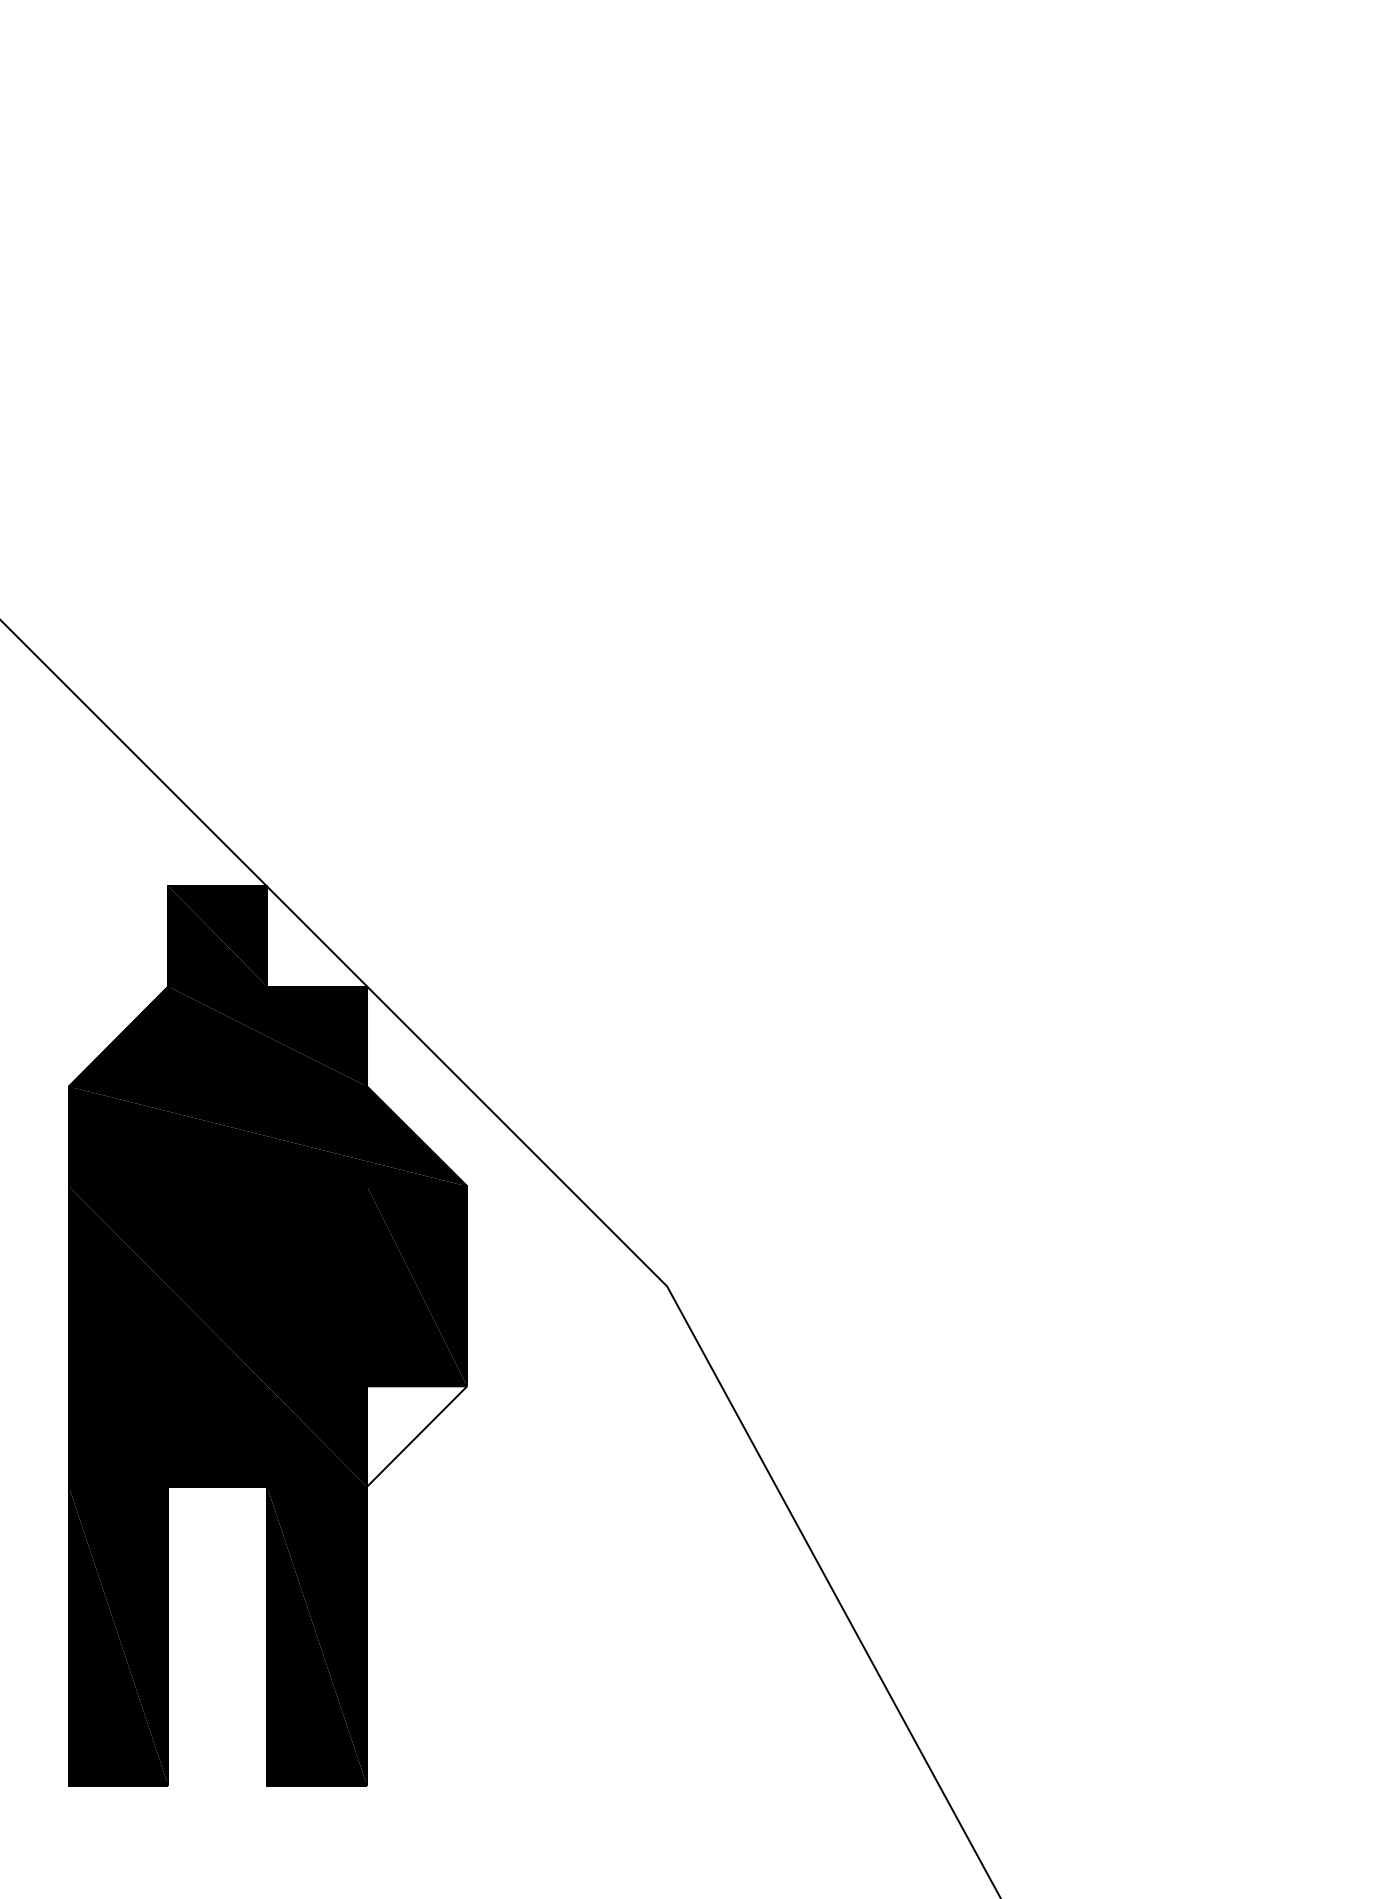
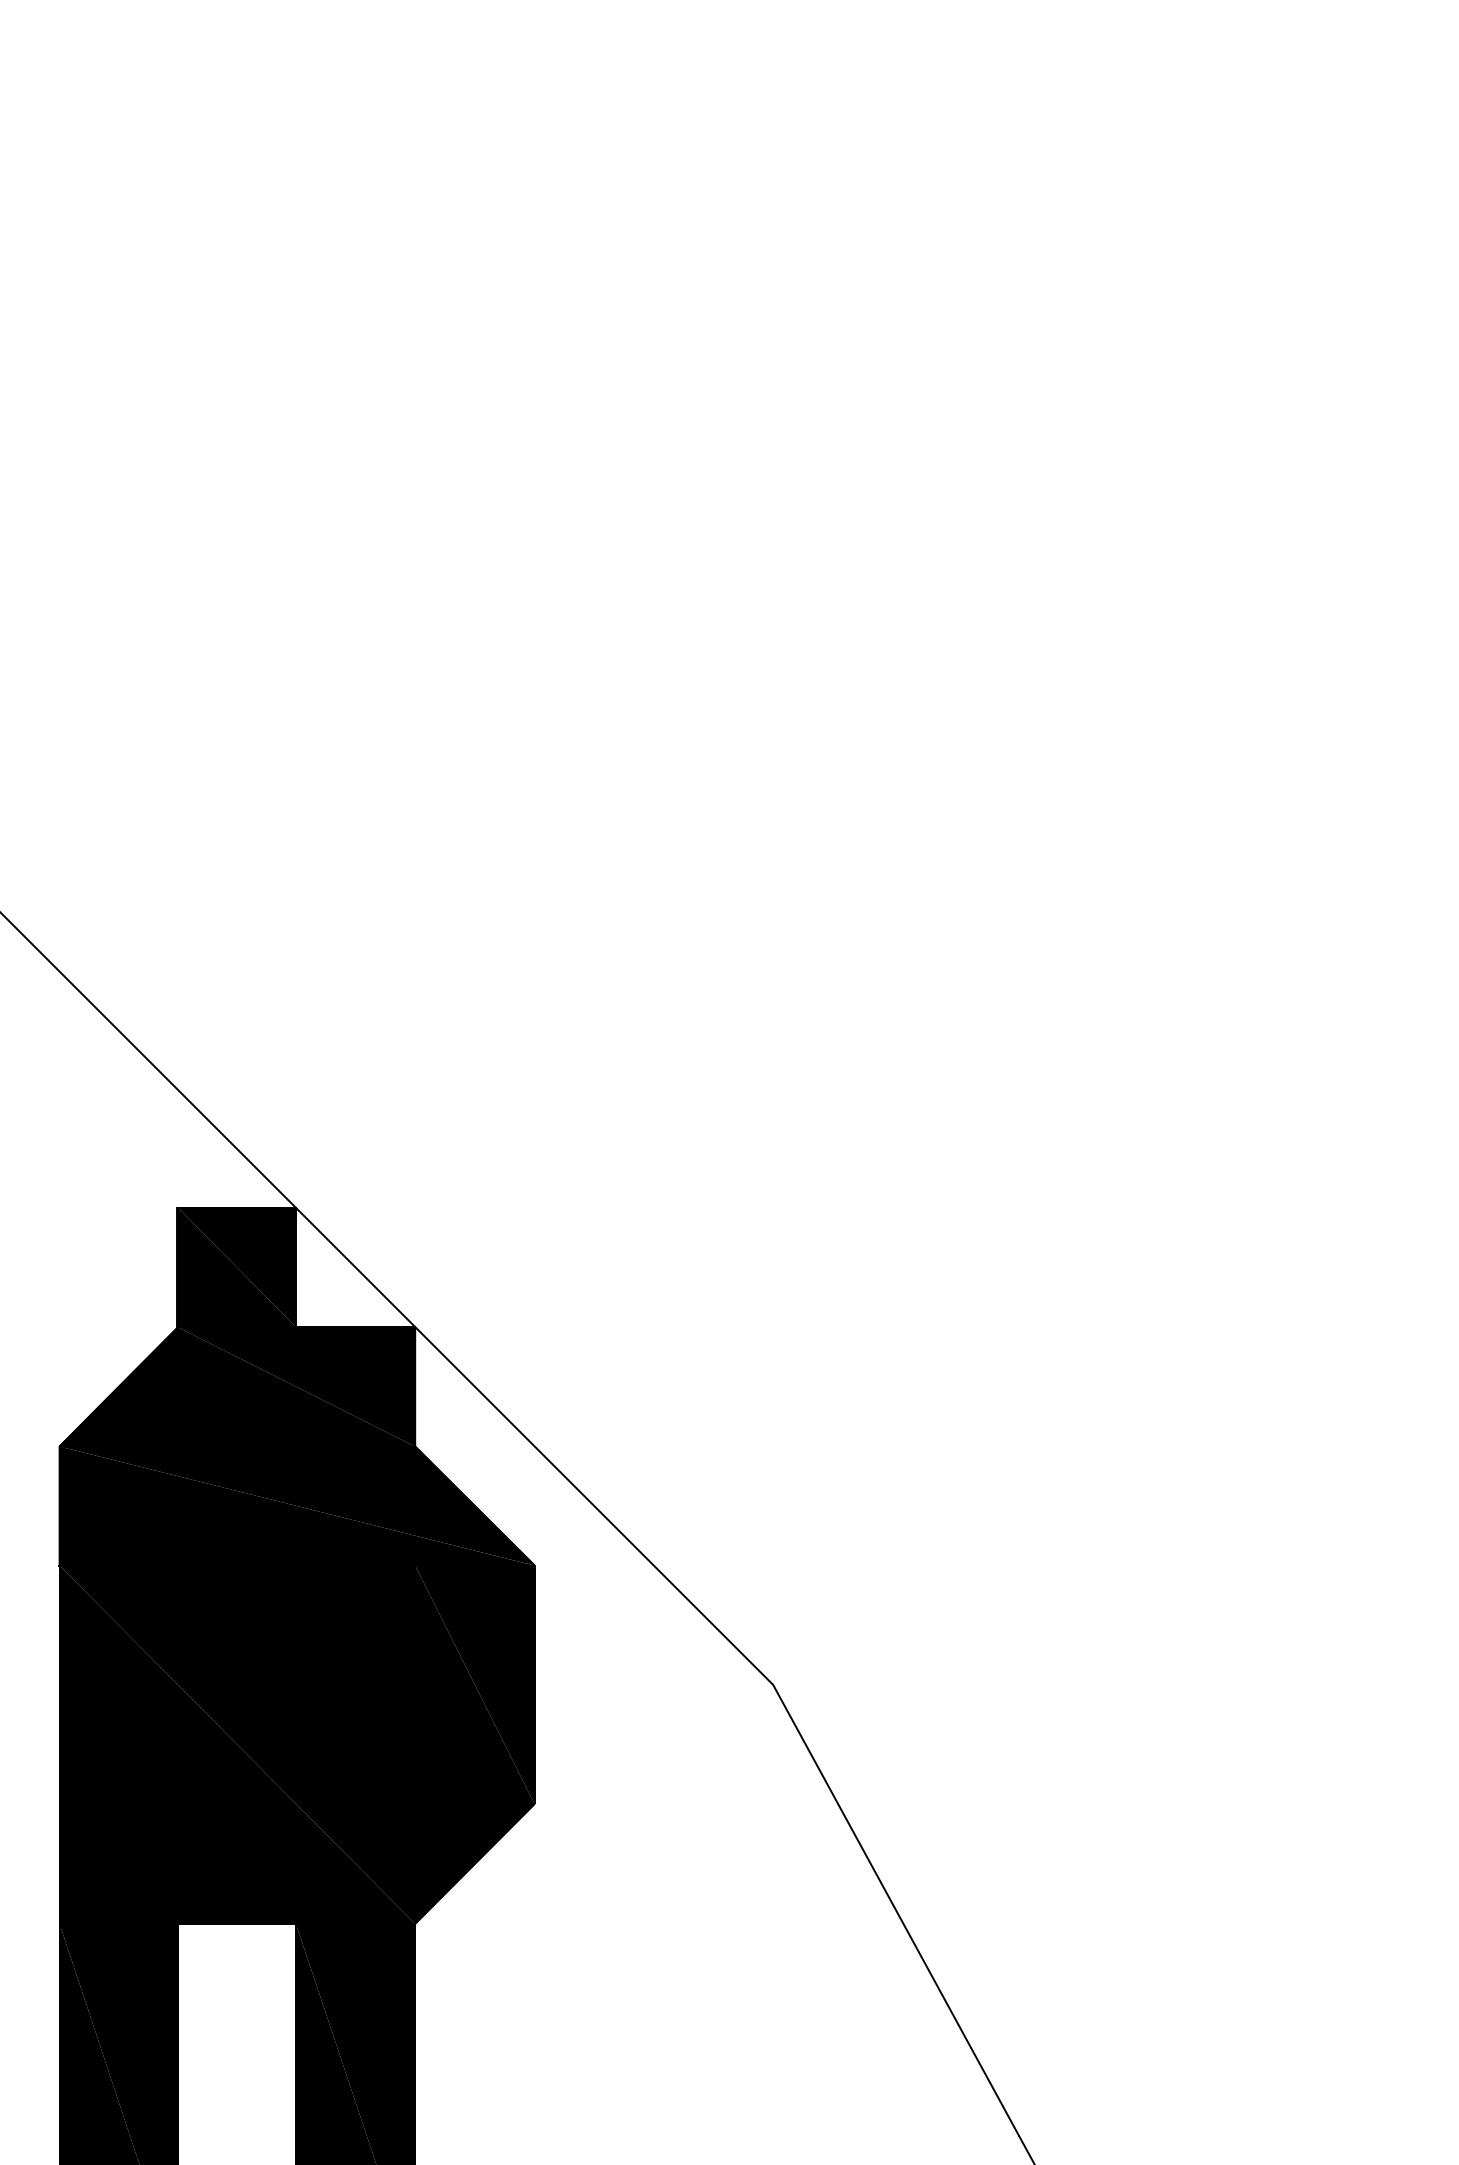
fill: (417, 1436) -> (475, 1863), added

